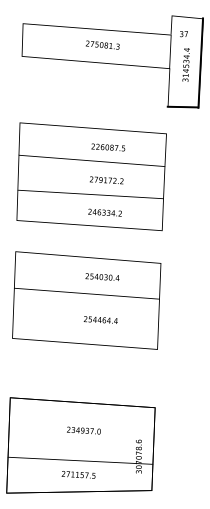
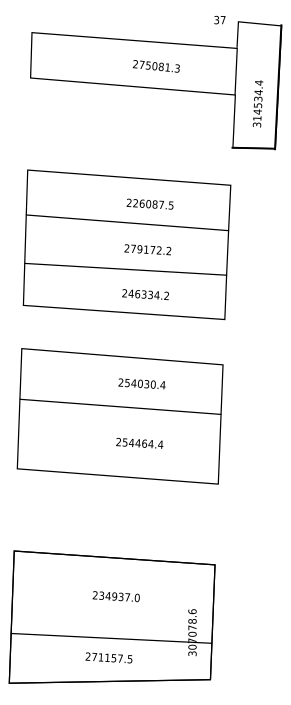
text: (183, 33) -> (219, 19), moved
text: (102, 45) -> (155, 66), moved
text: (185, 64) -> (257, 103), moved

